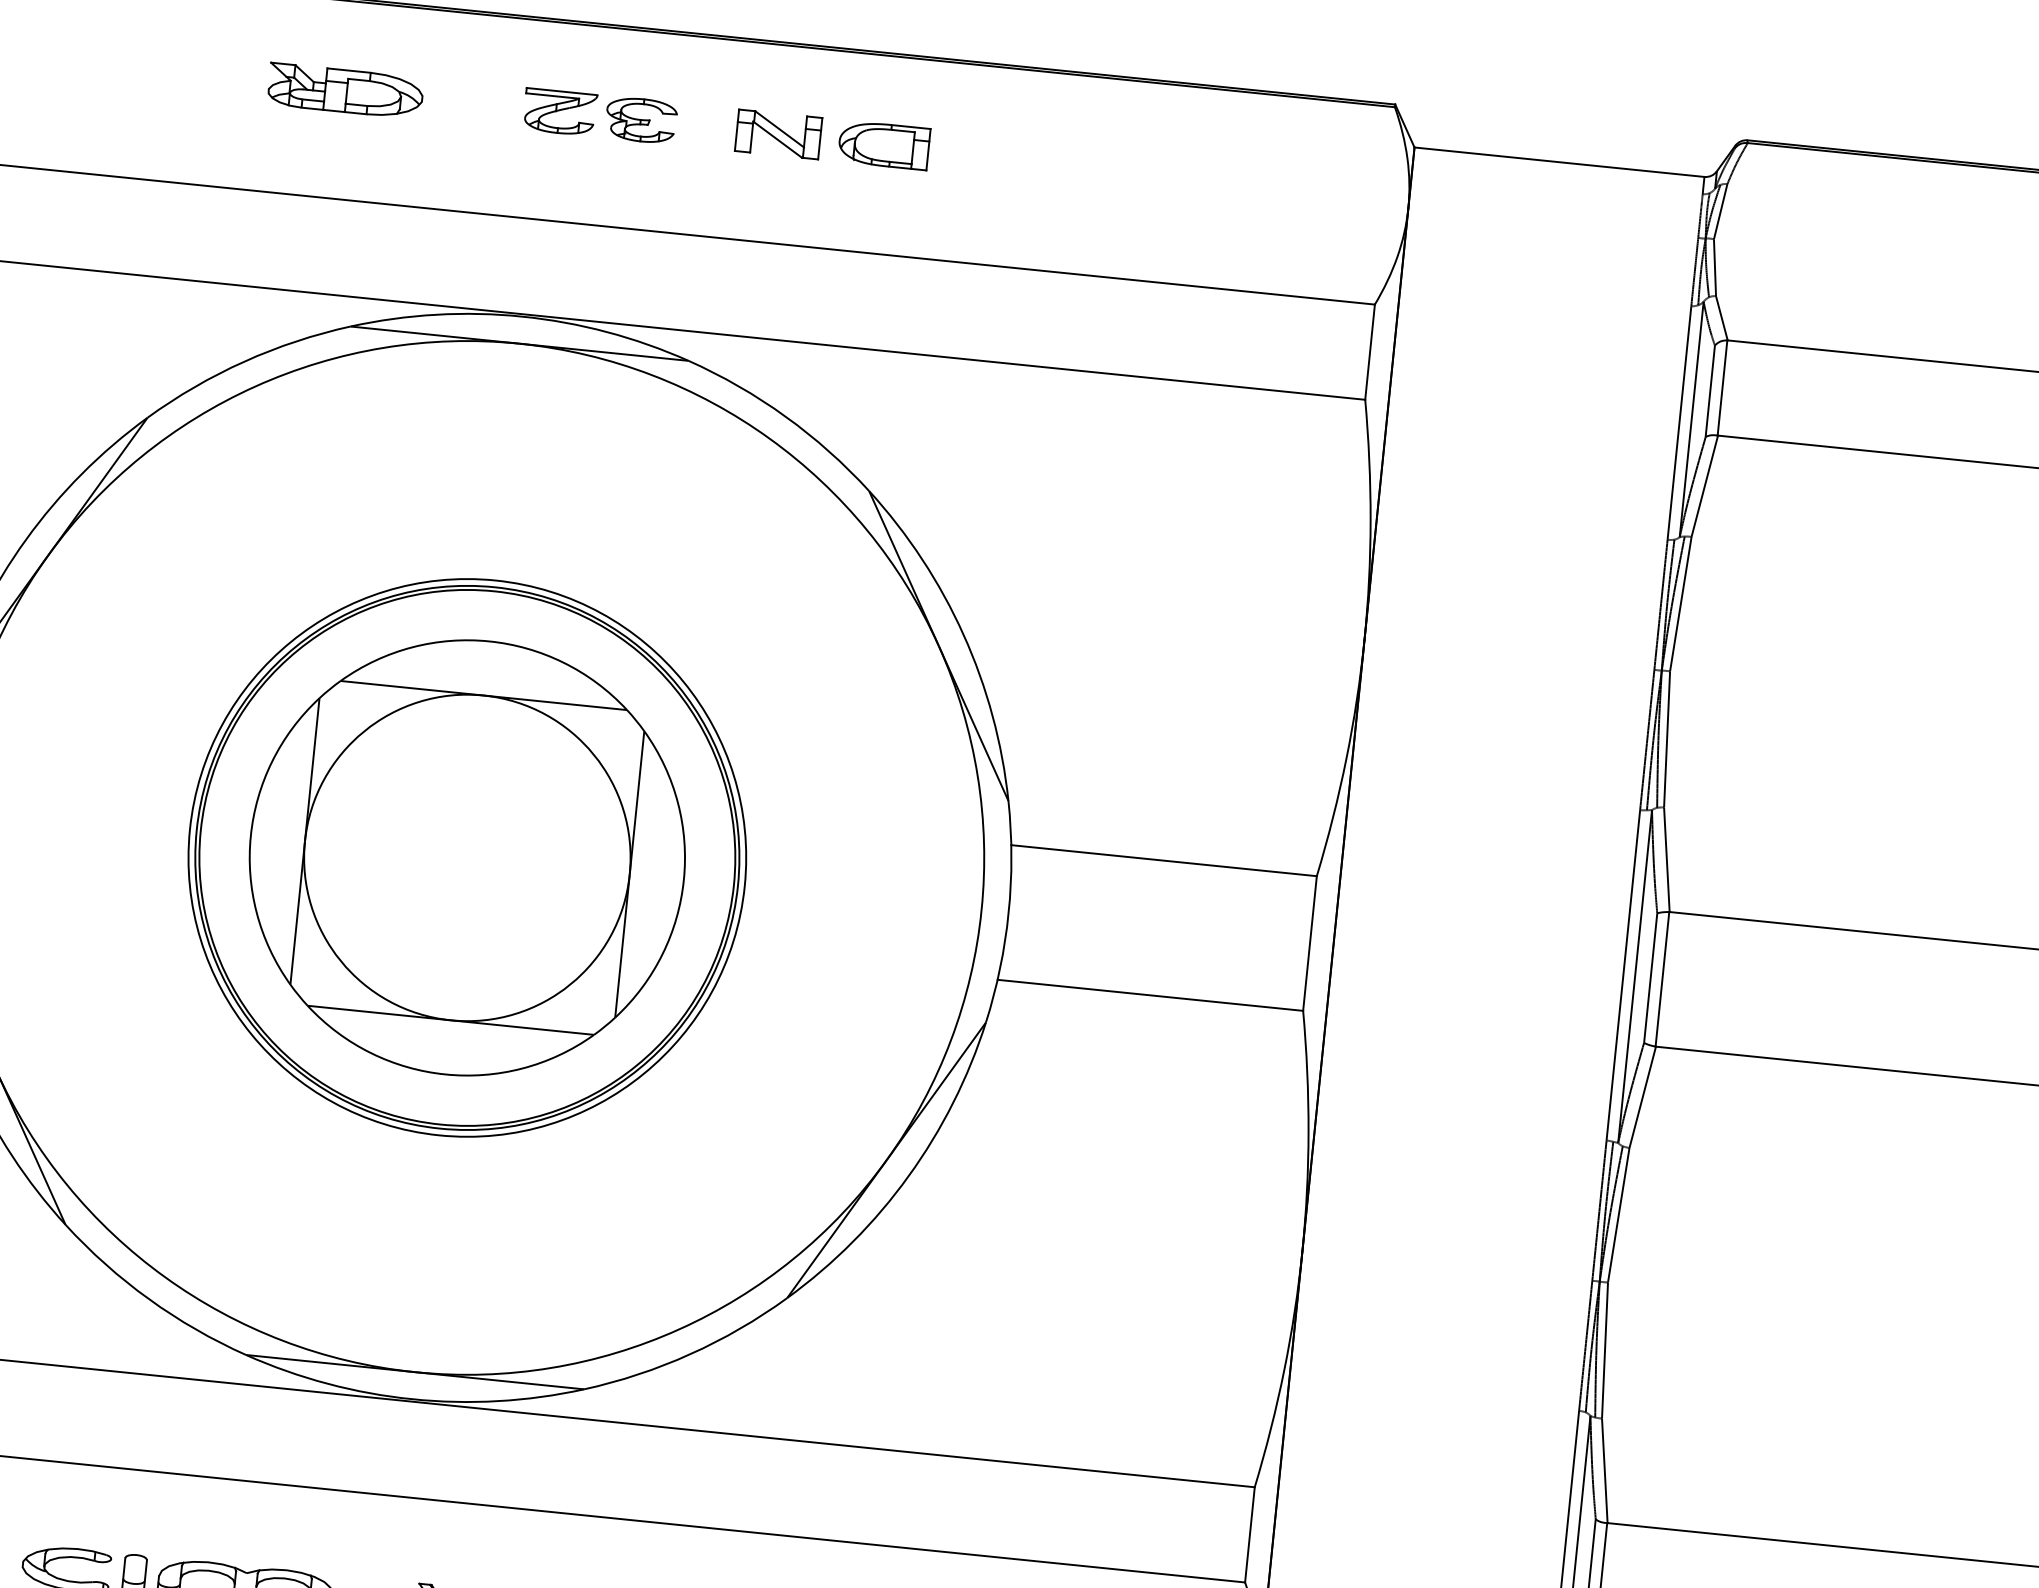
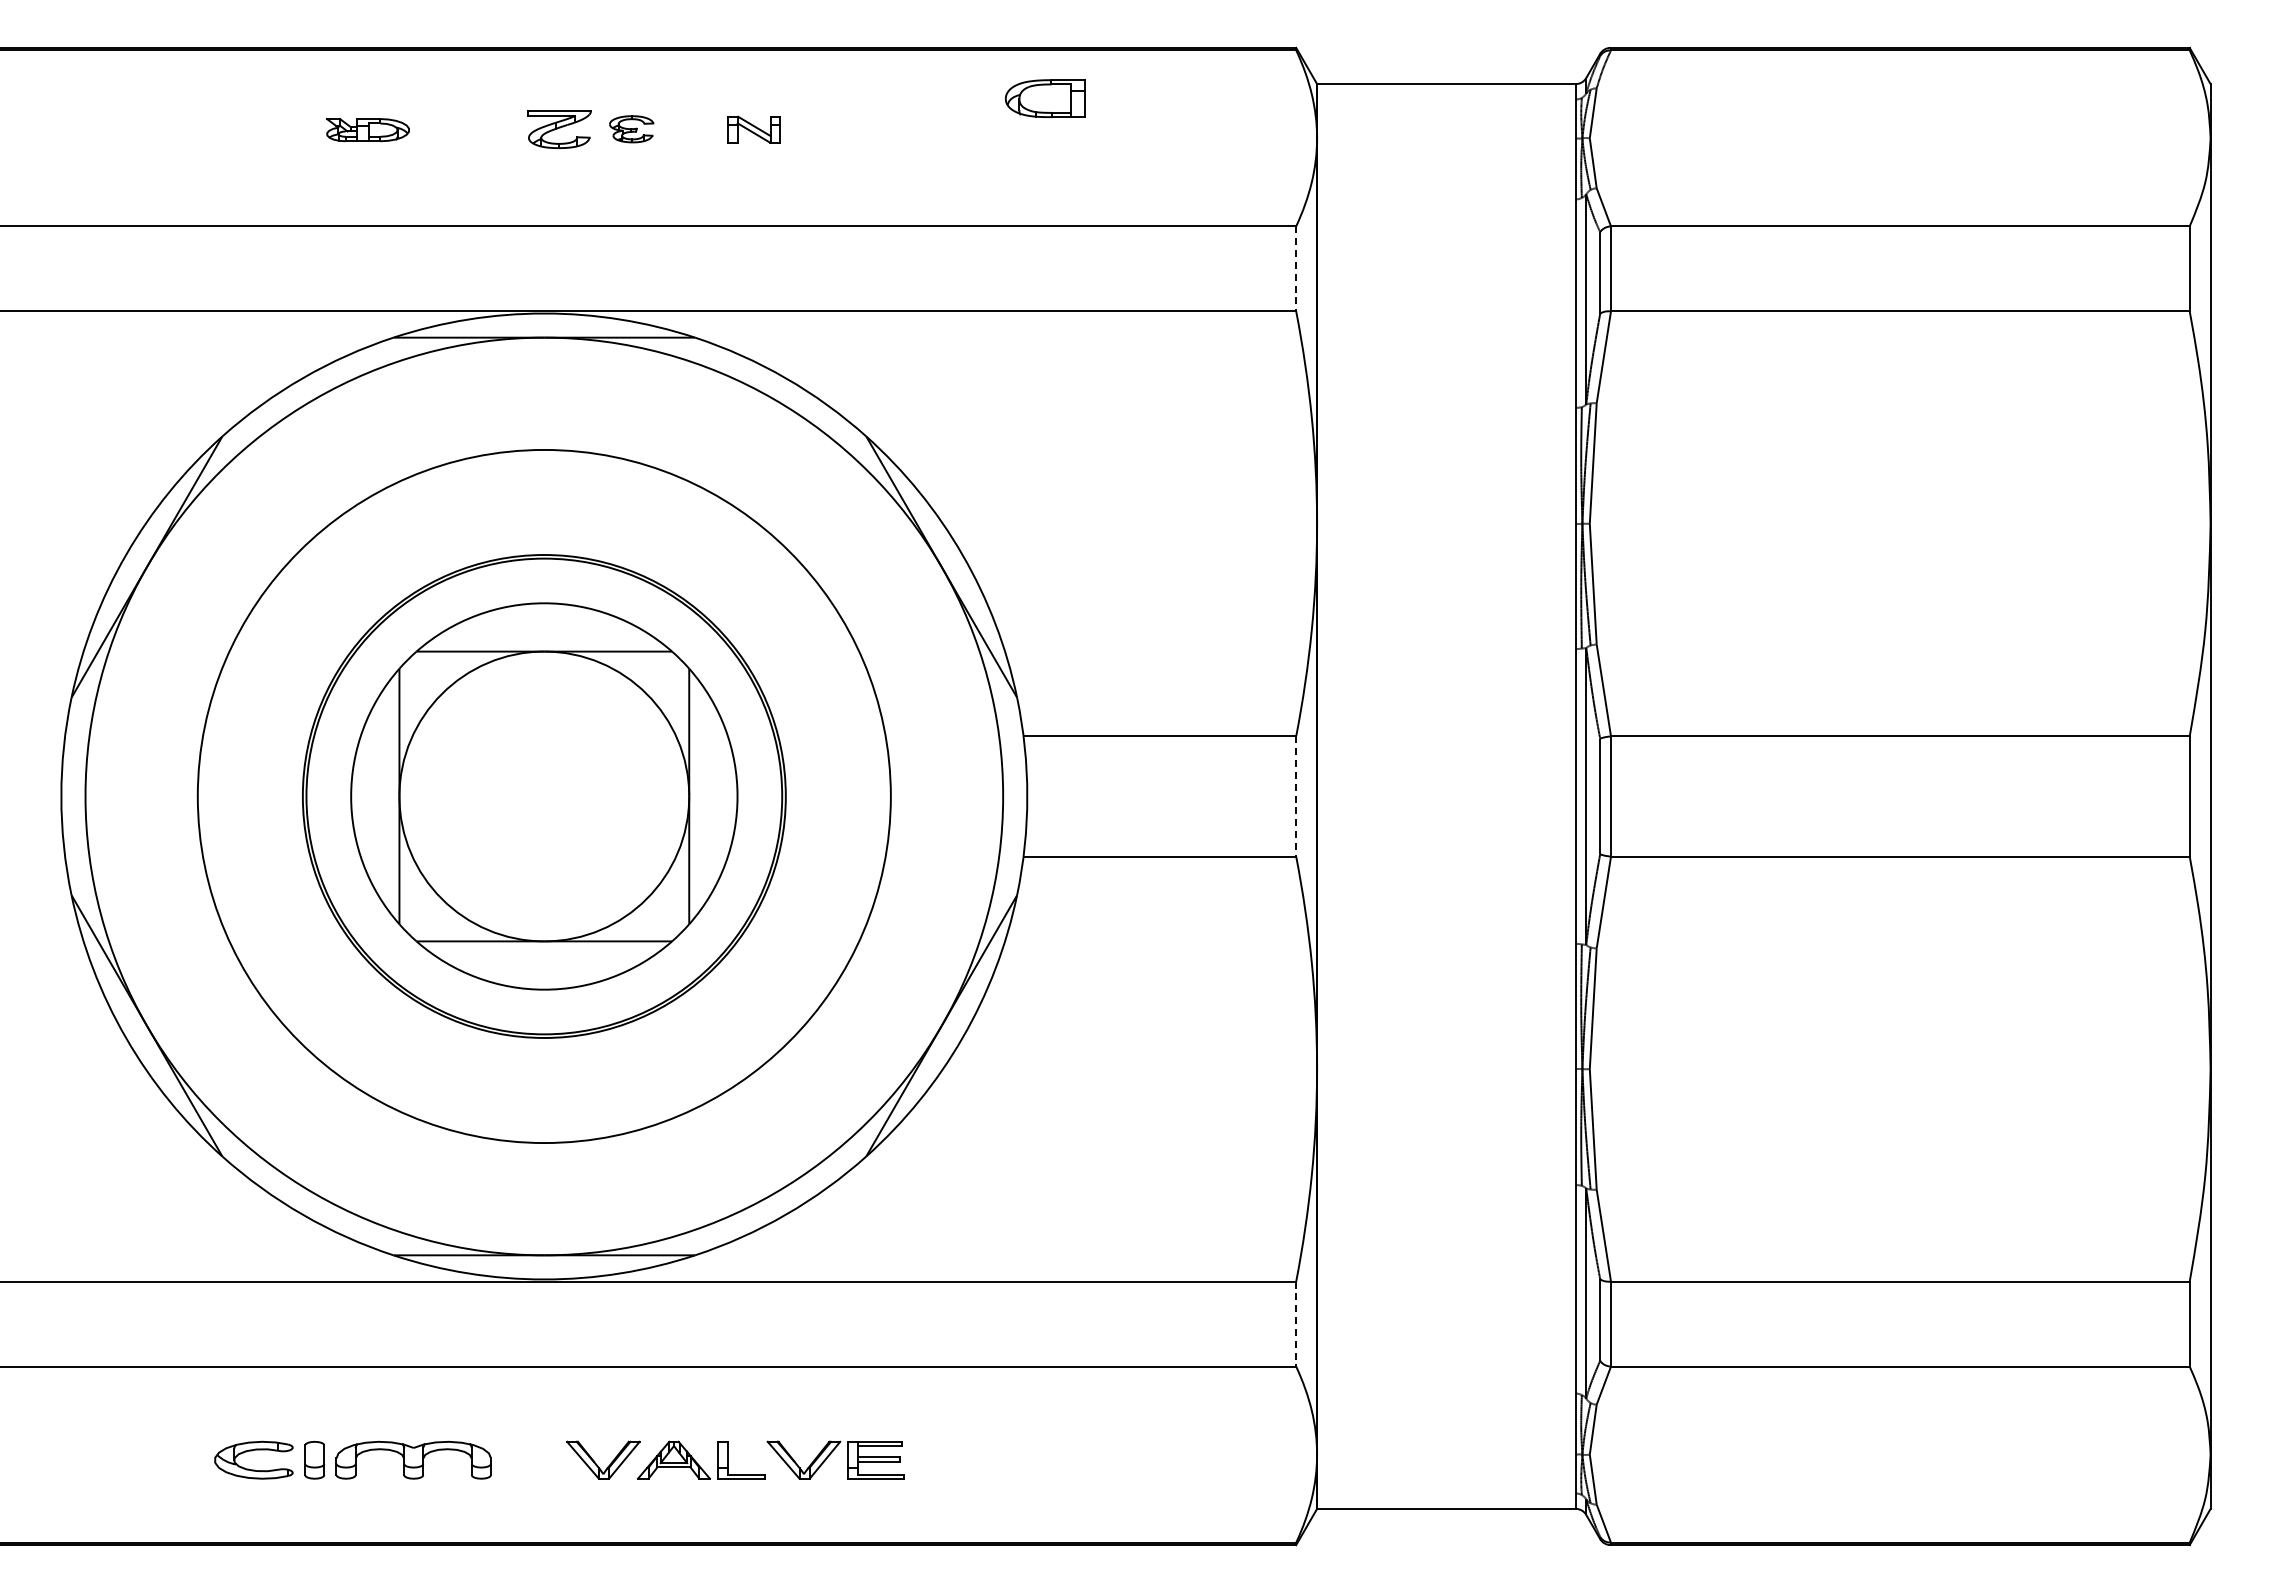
part: (345, 90) -> (367, 129), size x0.6
part: (641, 119) -> (631, 128), size x0.7
part: (777, 134) -> (753, 129), size x0.7
part: (884, 145) -> (1045, 98), moved
line: (1370, 352) -> (1296, 269), solid -> dashed
circle: (466, 857) -> (543, 796), size x1.4
line: (1310, 943) -> (1296, 796), solid -> dashed
line: (1250, 1535) -> (1296, 1324), solid -> dashed

